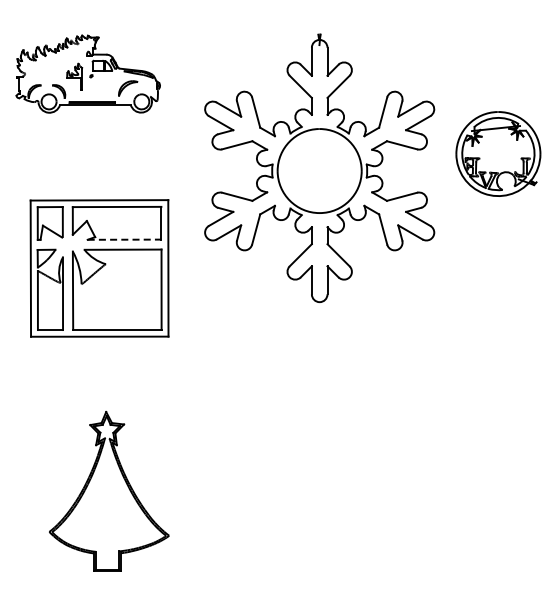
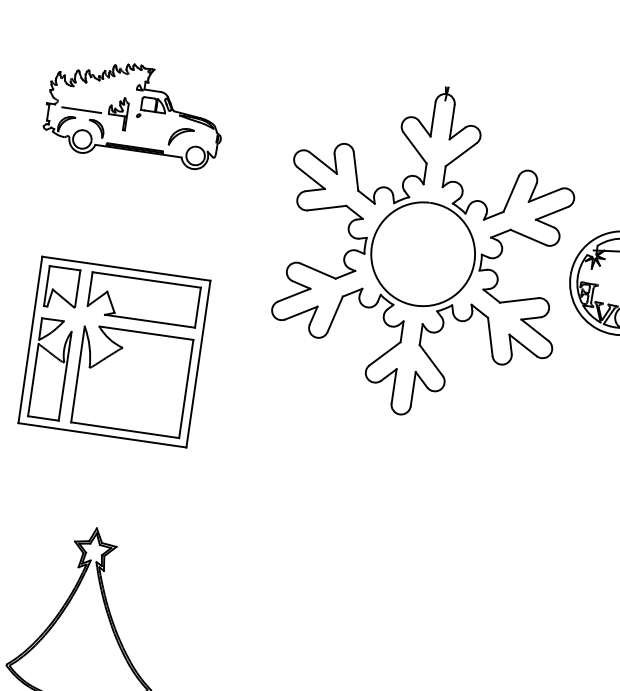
line: (45, 78) -> (82, 110), added
part: (319, 167) -> (423, 249), moved
line: (124, 239) -> (149, 321), dashed -> solid

